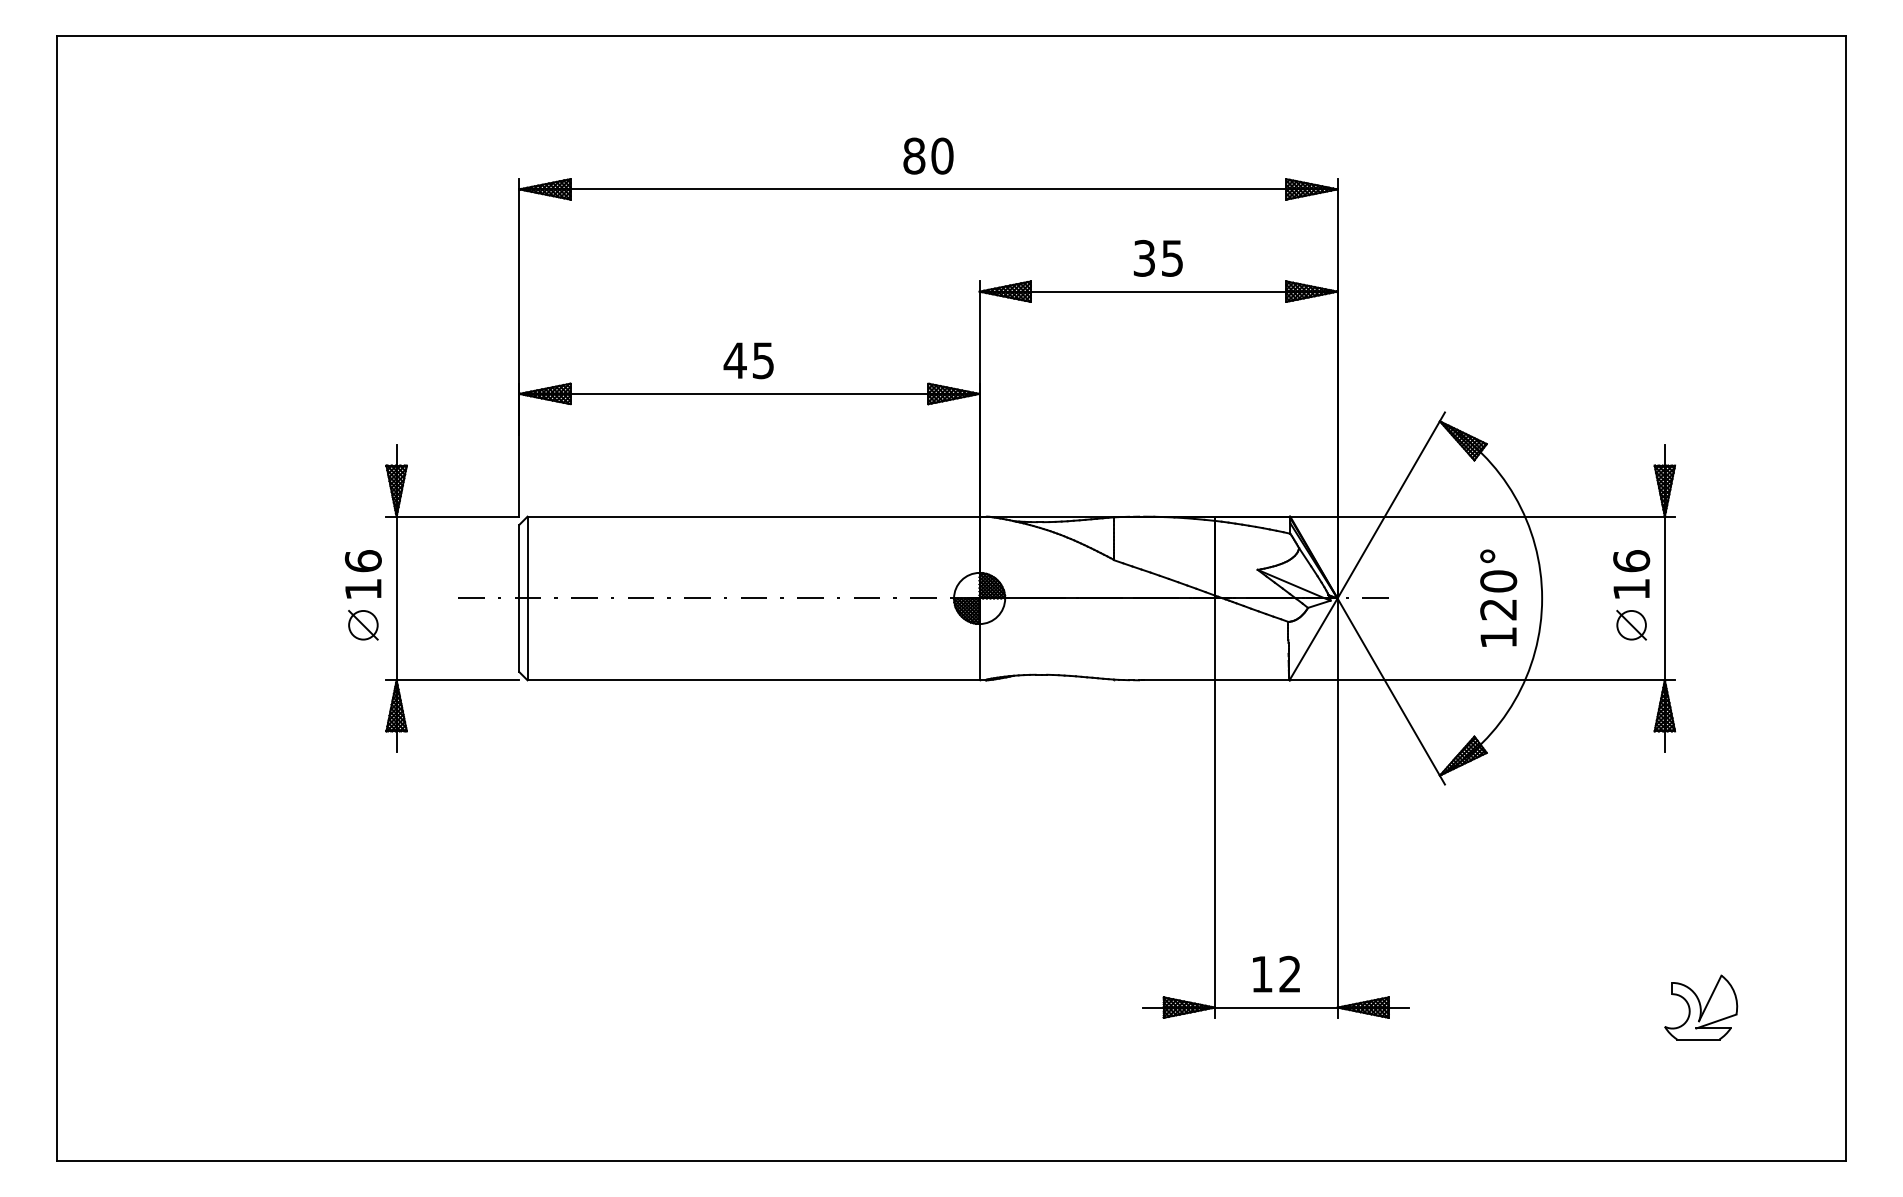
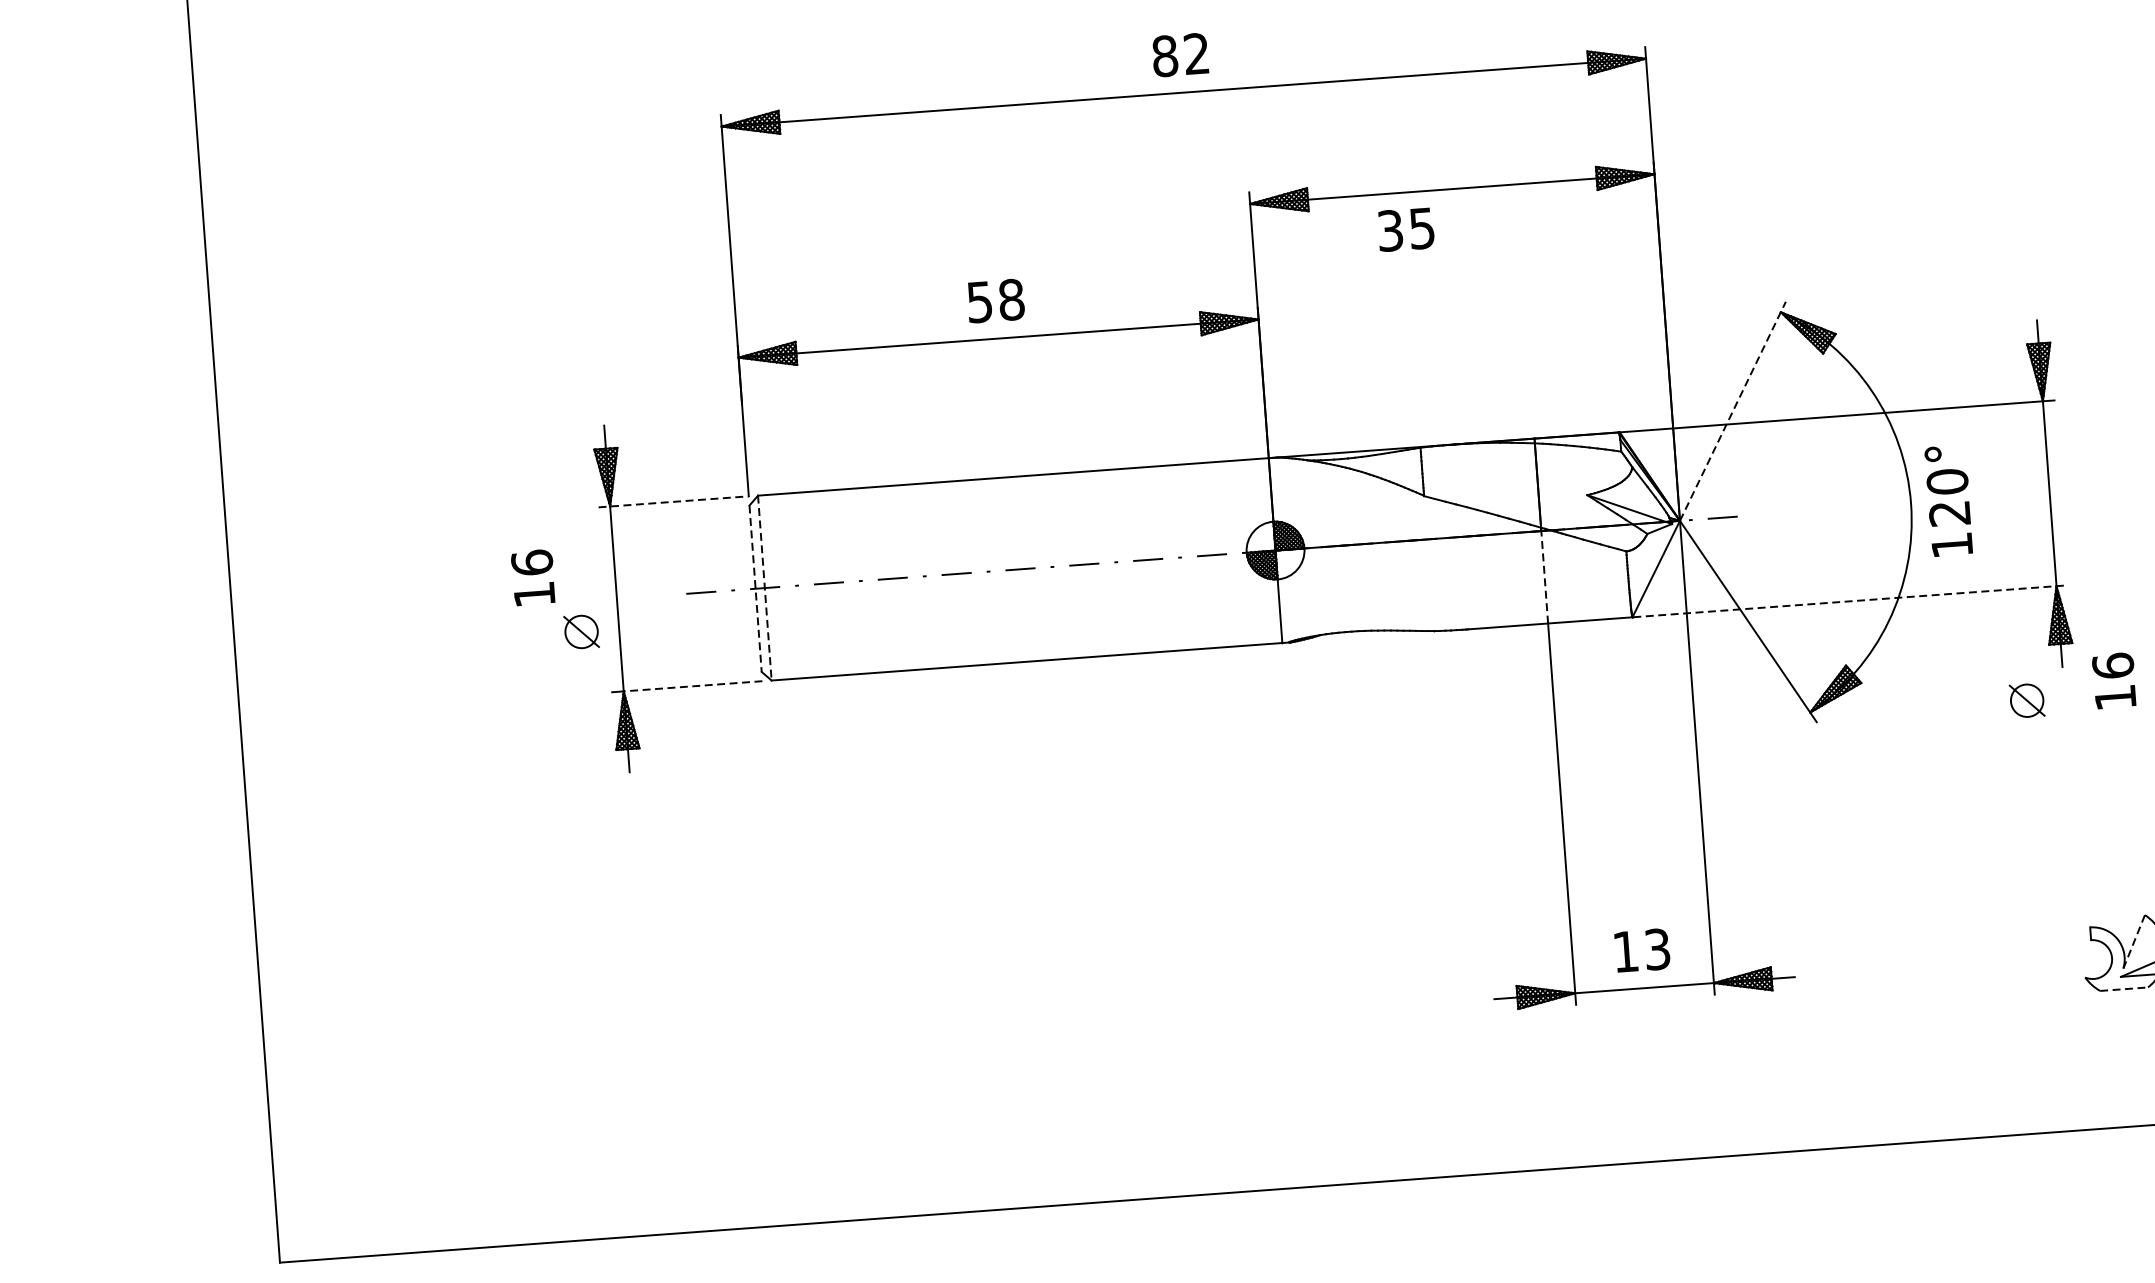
text: (942, 155) -> (1196, 53), 80 -> 82
text: (1157, 258) -> (1405, 229), moved
text: (748, 360) -> (994, 300), 45 -> 58
line: (1391, 505) -> (1733, 411), solid -> dashed
line: (453, 516) -> (674, 501), solid -> dashed
text: (363, 574) -> (533, 577), moved
text: (1631, 574) -> (2114, 680), moved
text: (1498, 597) -> (1948, 500), moved
line: (519, 598) -> (755, 588), solid -> dashed
line: (527, 598) -> (764, 588), solid -> dashed
part: (1631, 624) -> (2026, 699), moved
line: (1214, 637) -> (1544, 575), solid -> dashed
line: (457, 680) -> (692, 686), solid -> dashed
line: (1483, 680) -> (1851, 601), solid -> dashed
text: (1289, 974) -> (1656, 949), 12 -> 13
line: (1710, 998) -> (2134, 941), solid -> dashed
line: (1698, 1039) -> (2124, 989), solid -> dashed

